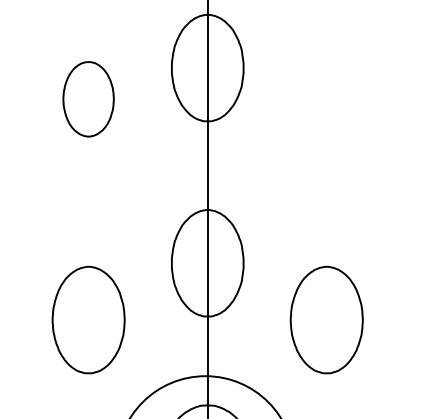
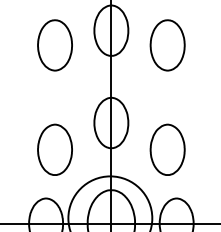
part: (87, 99) -> (54, 45), size x1.43
part: (326, 99) -> (167, 45), added

